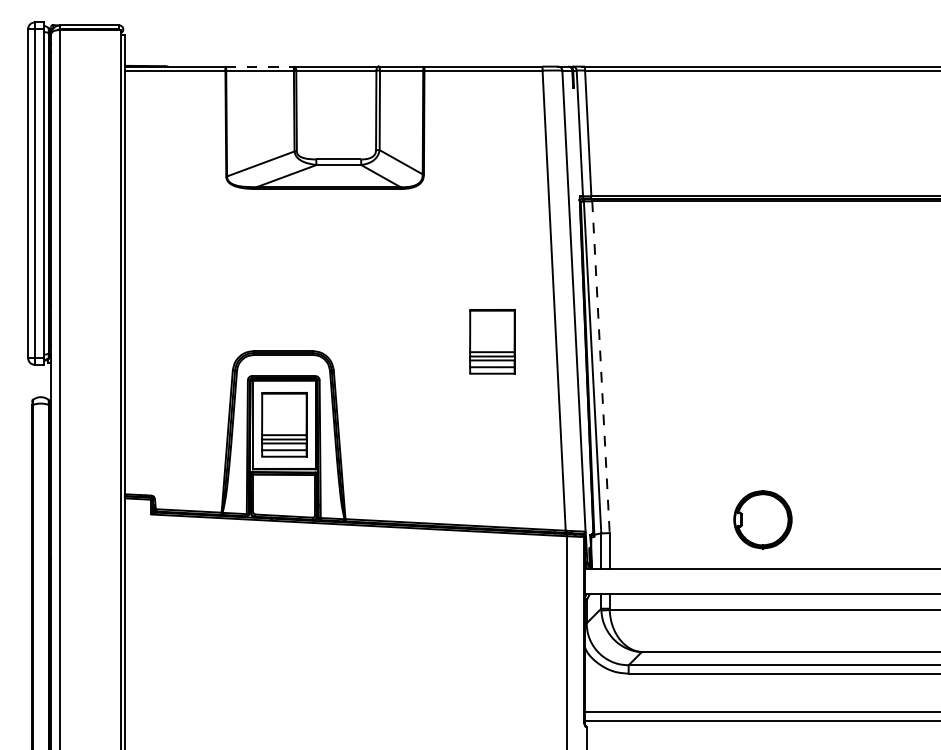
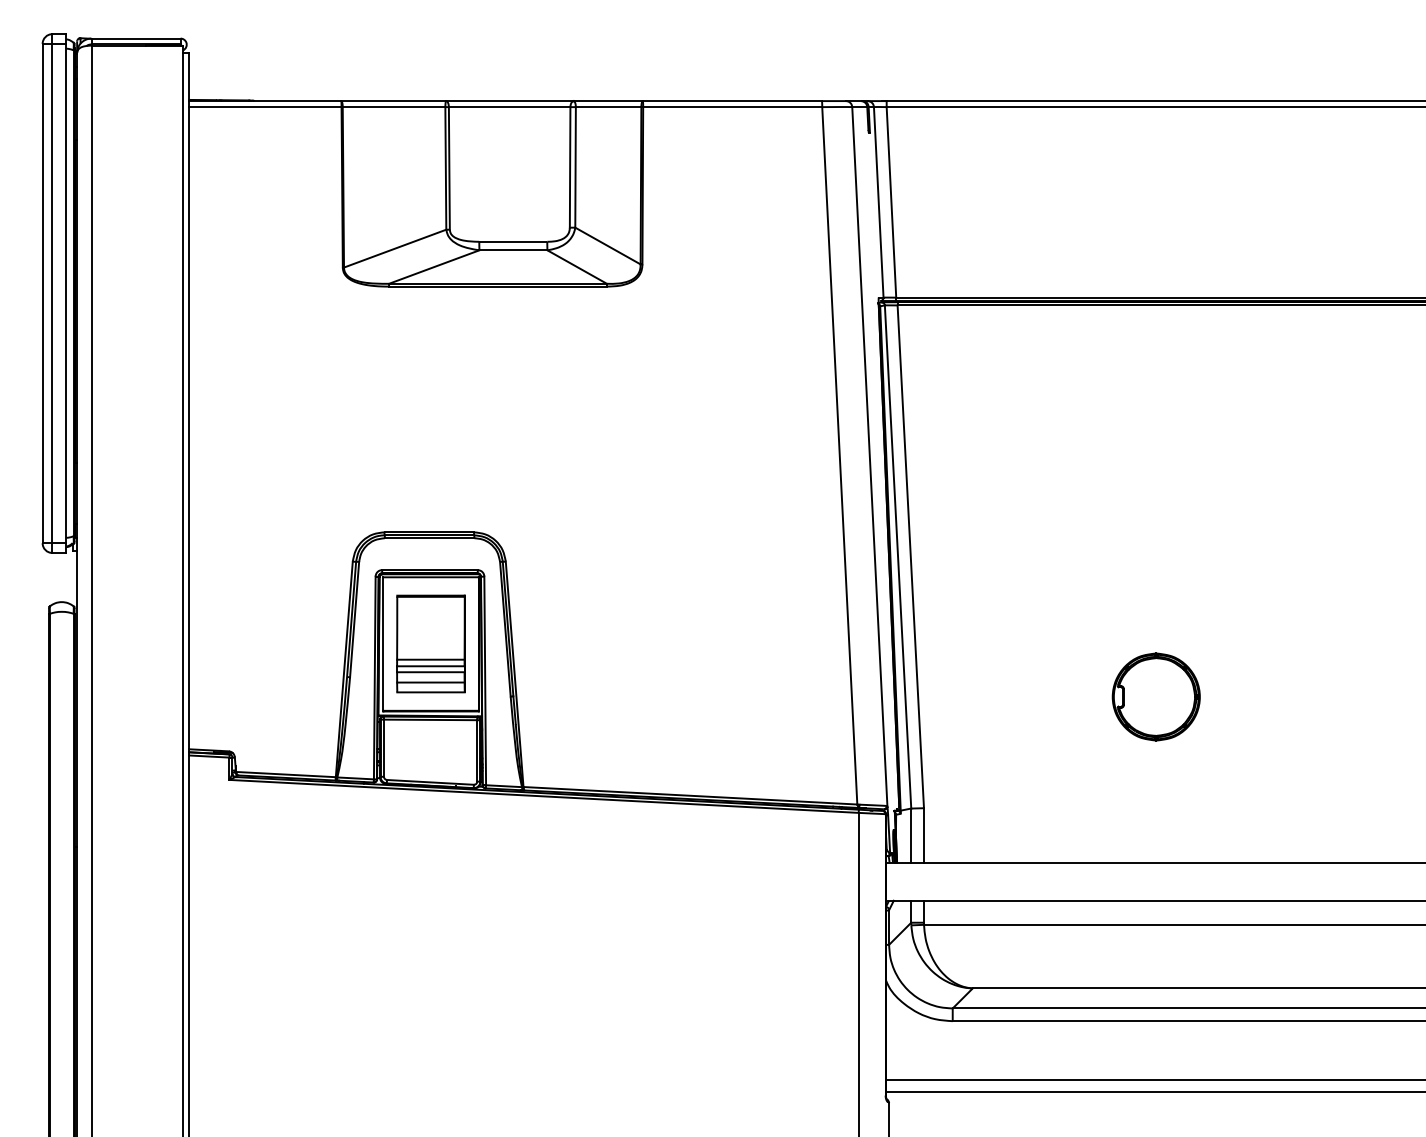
line: (259, 66) -> (393, 100), dashed -> solid
part: (492, 341) -> (746, 517), removed
line: (601, 367) -> (911, 557), dashed -> solid
part: (762, 519) -> (1155, 696), moved

